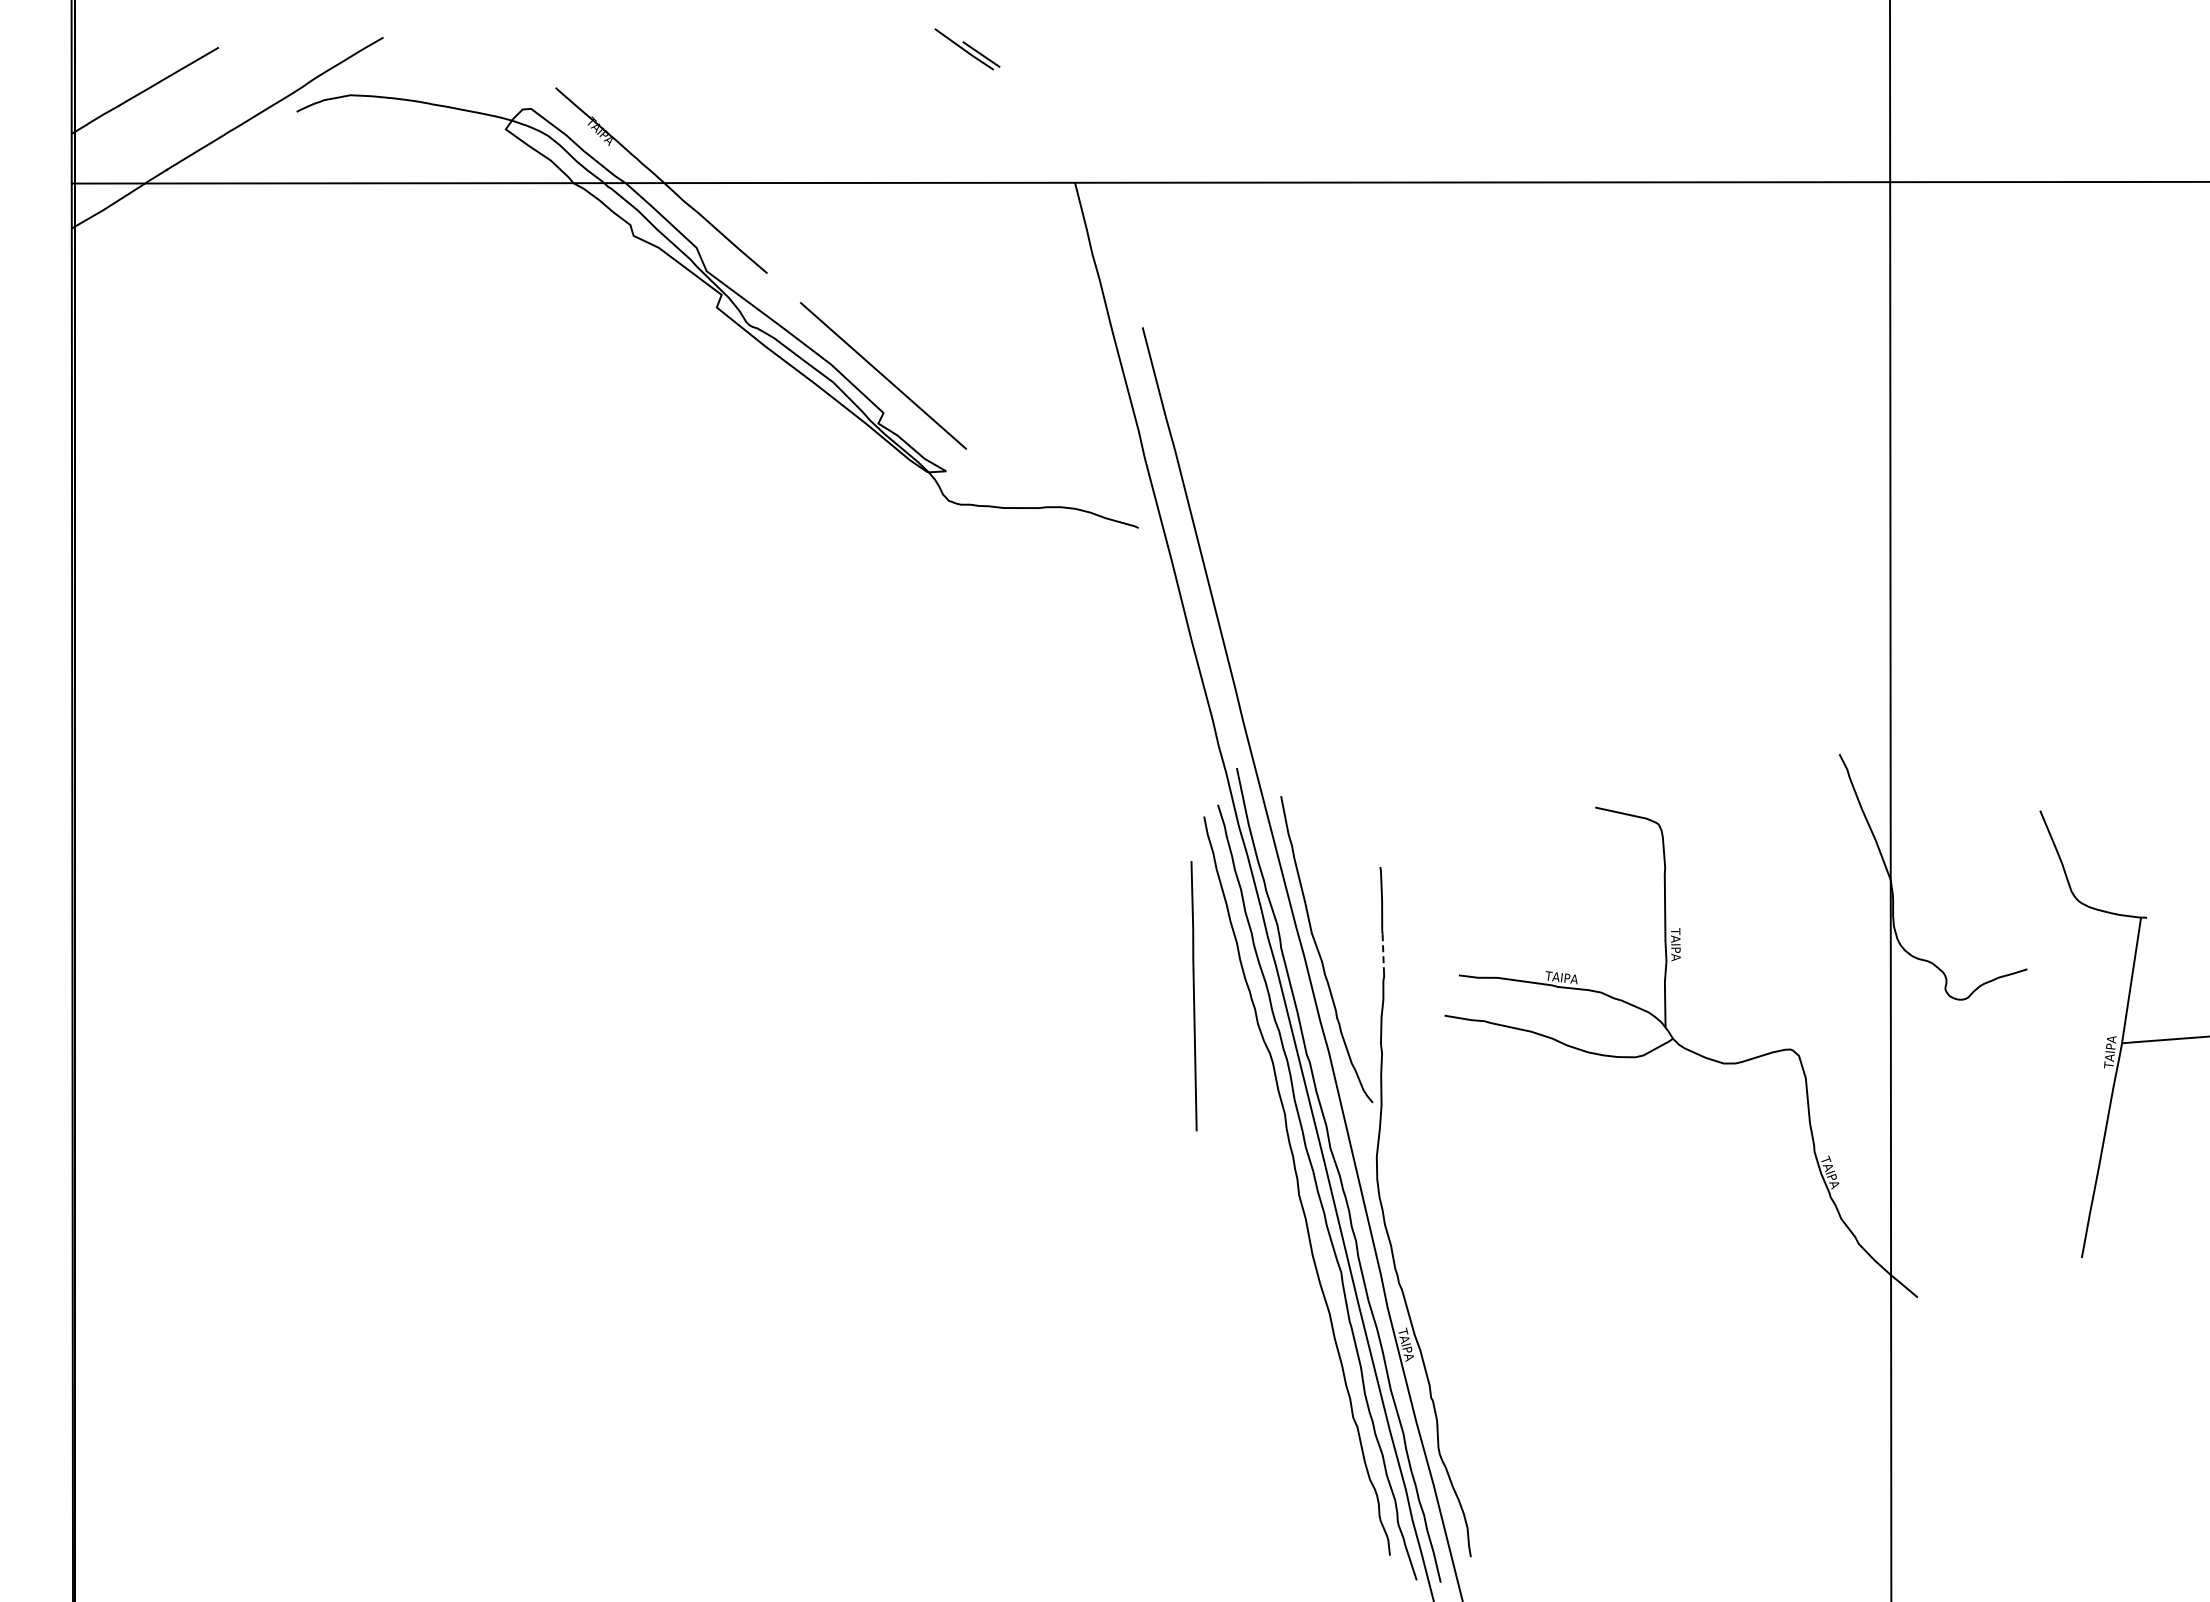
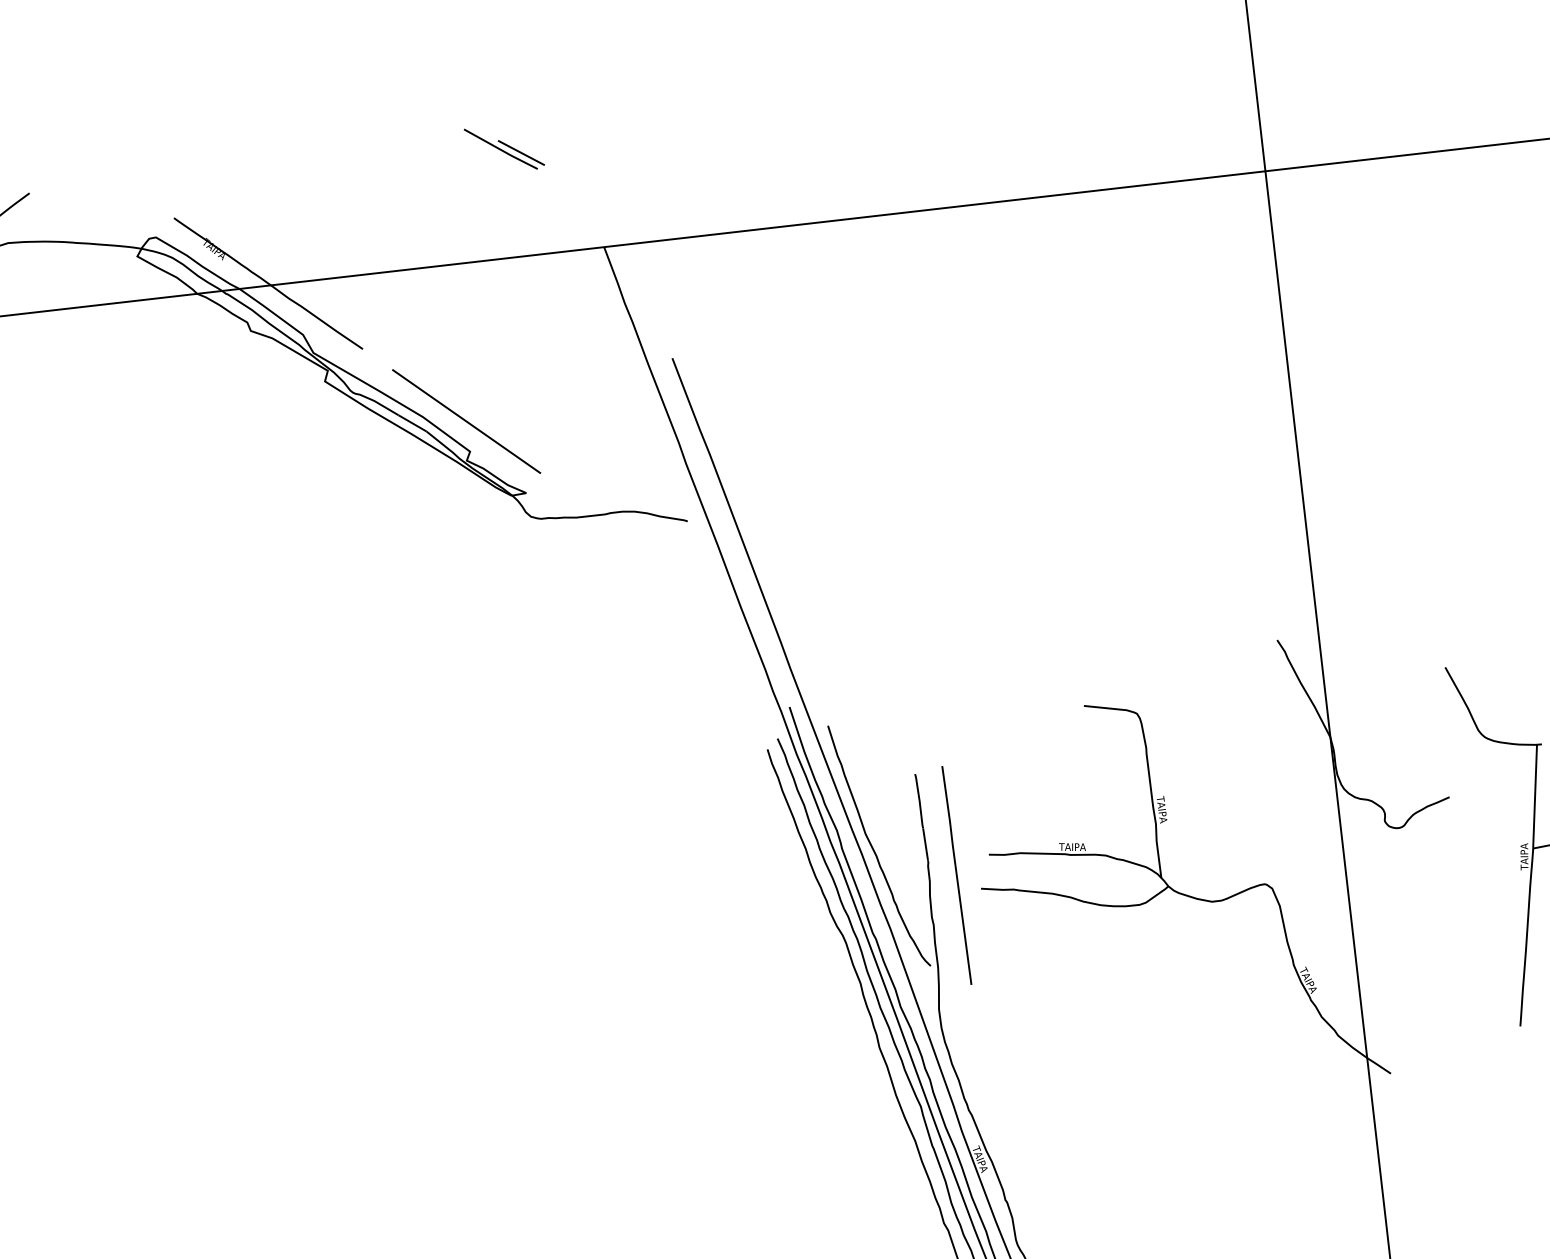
part: (967, 49) -> (504, 148), size x1.43
line: (1383, 954) -> (925, 844), dashed -> solid
line: (1193, 996) -> (956, 875), moved

